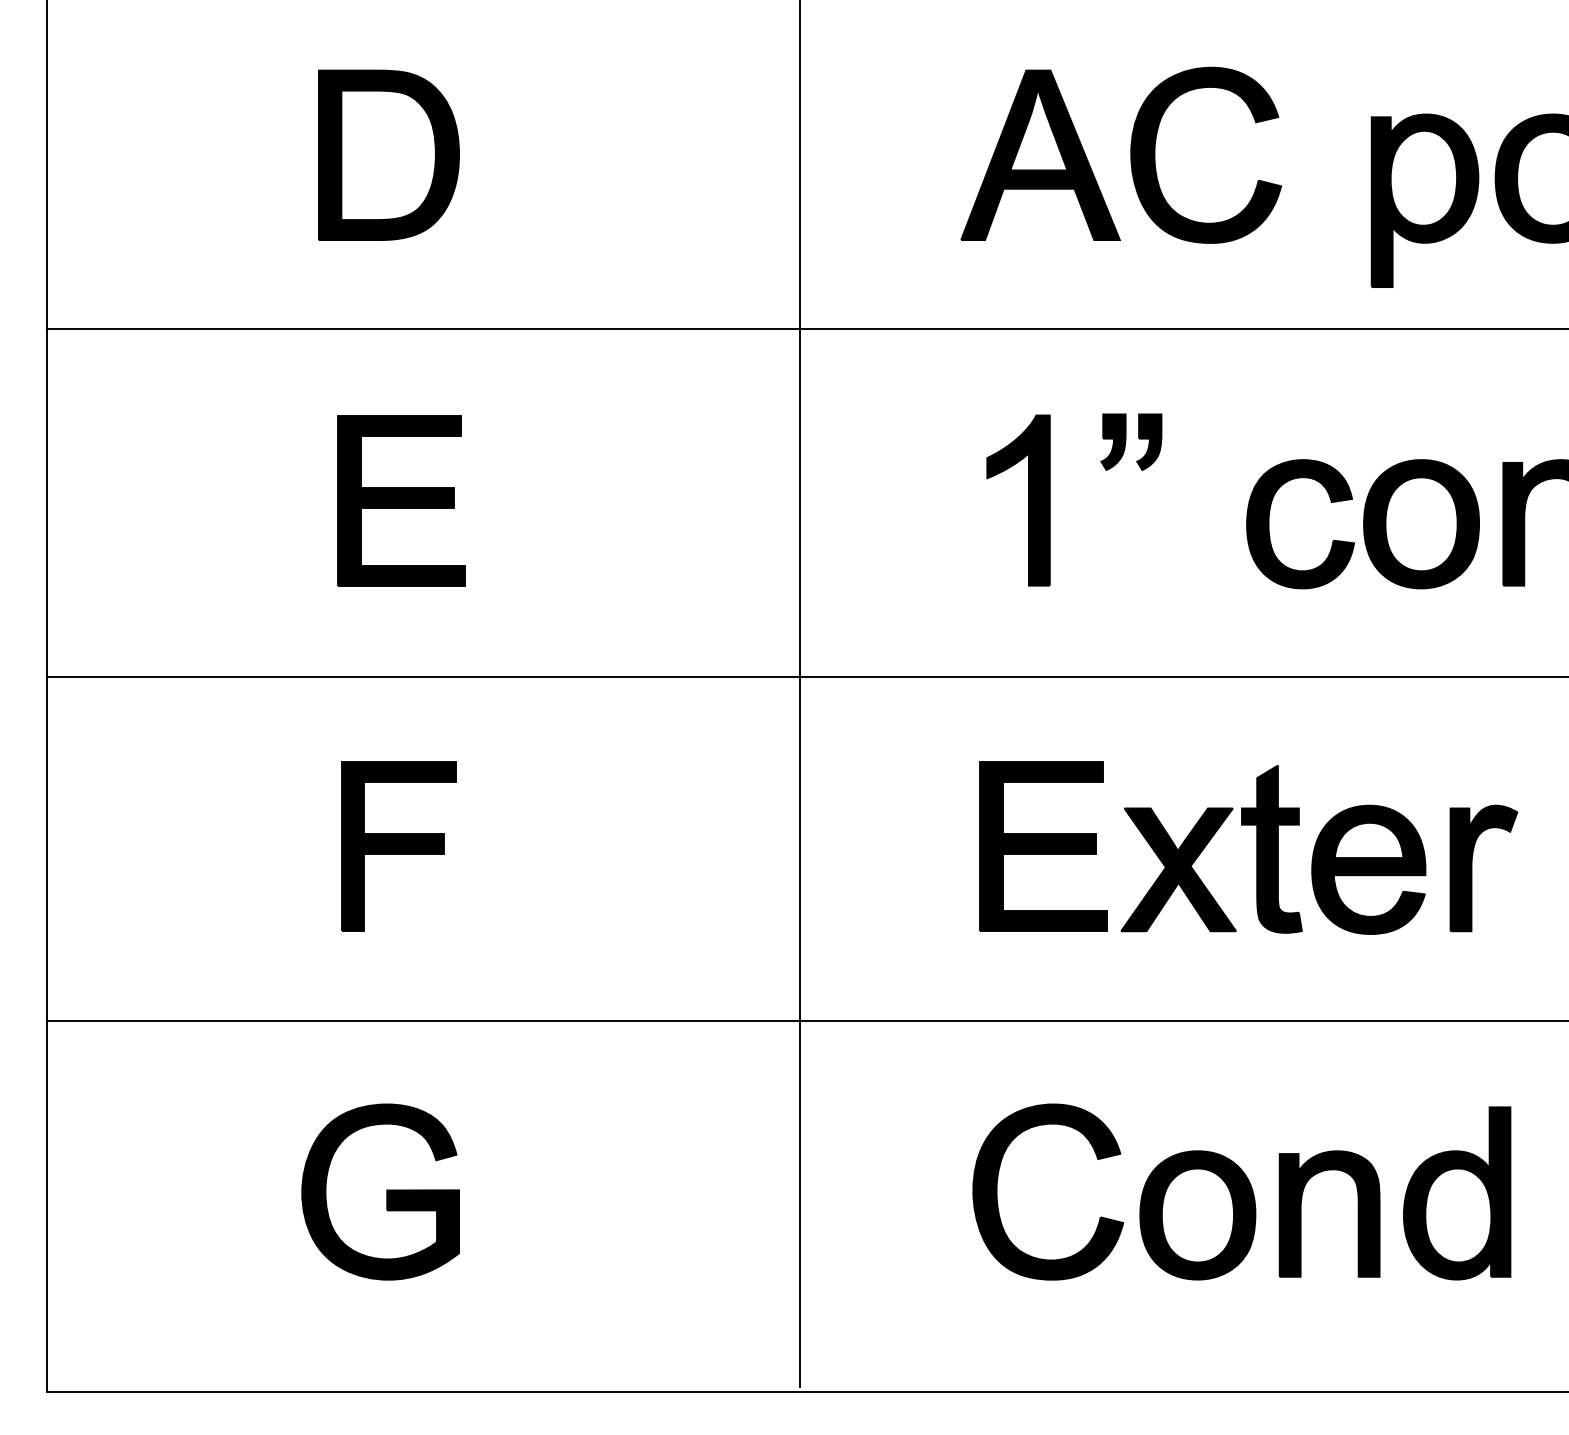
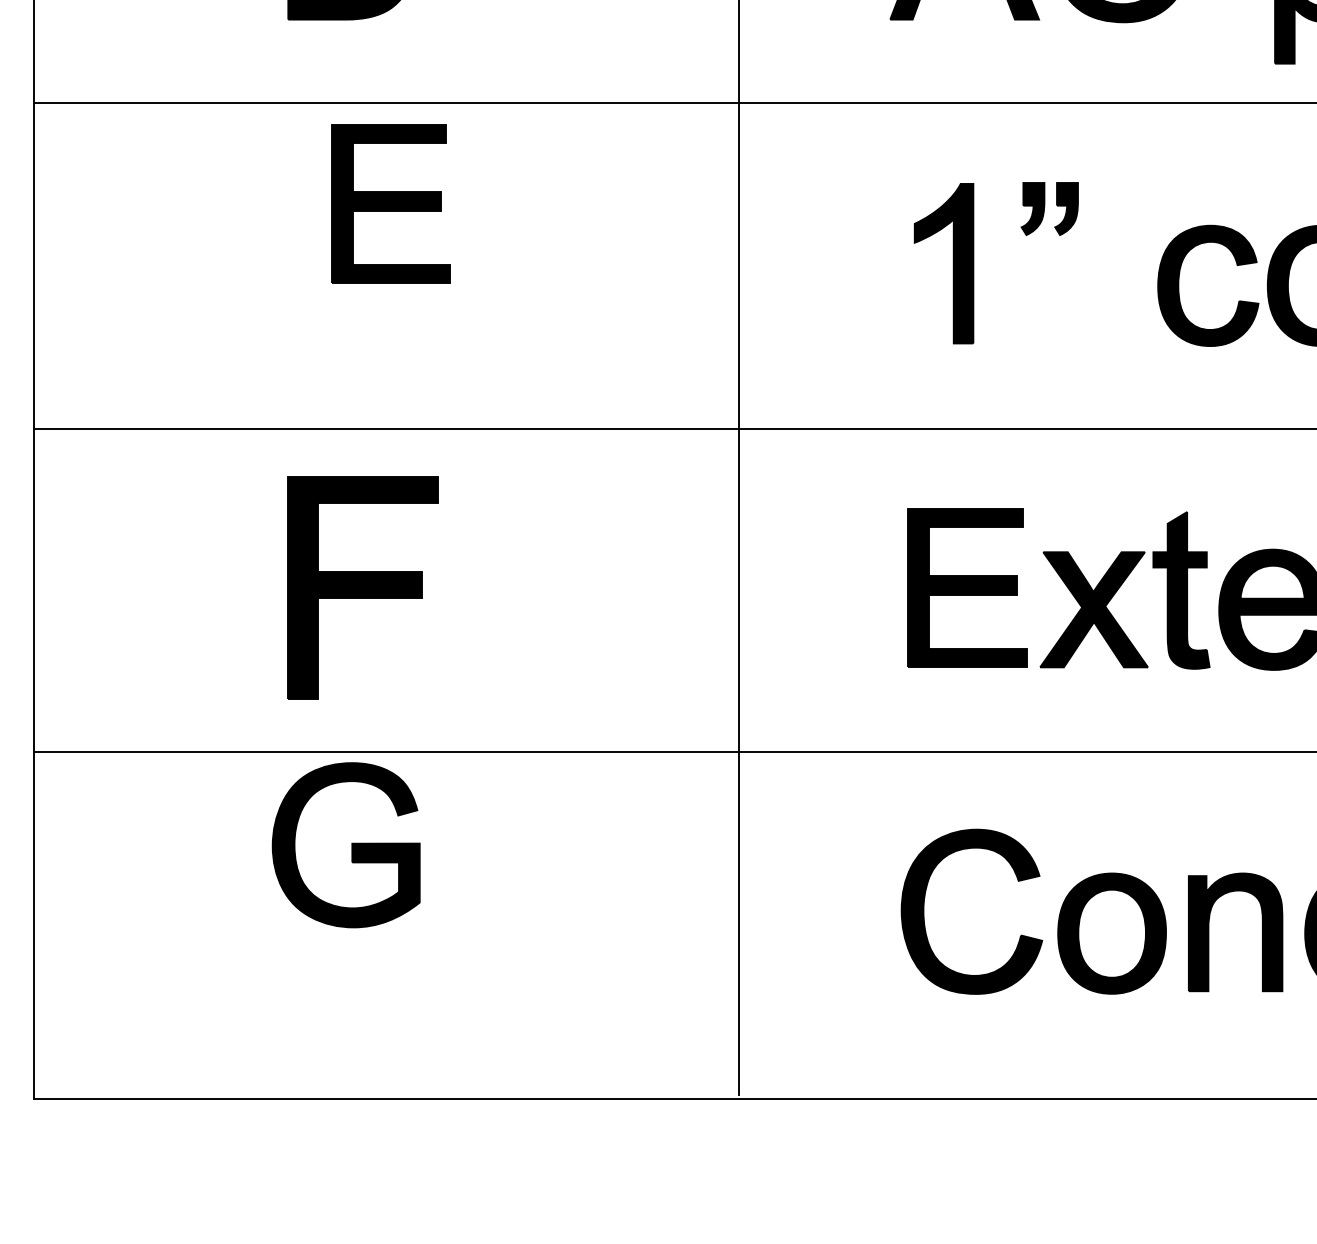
part: (401, 500) -> (391, 203), moved
part: (398, 846) -> (362, 587), size x1.4
part: (380, 1191) -> (346, 844), moved

